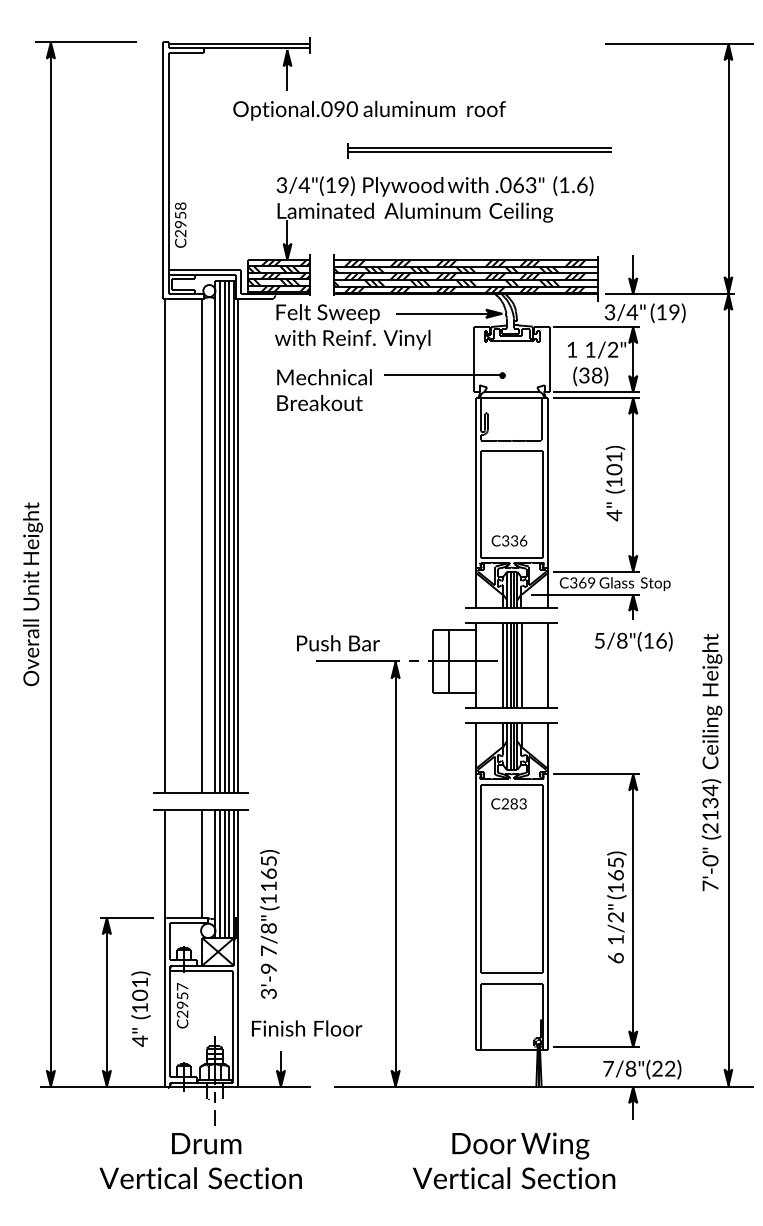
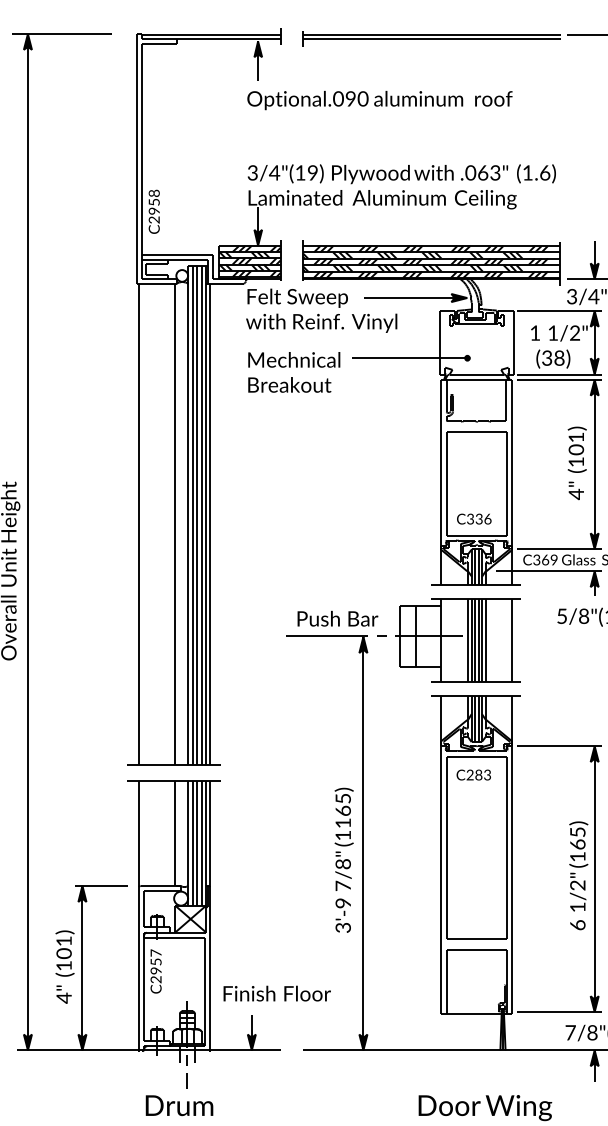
text: (369, 110) -> (379, 100), moved
part: (479, 150) -> (431, 37), moved
text: (338, 643) -> (338, 618), moved
text: (269, 924) -> (343, 860), moved
text: (140, 1008) -> (64, 966), moved

